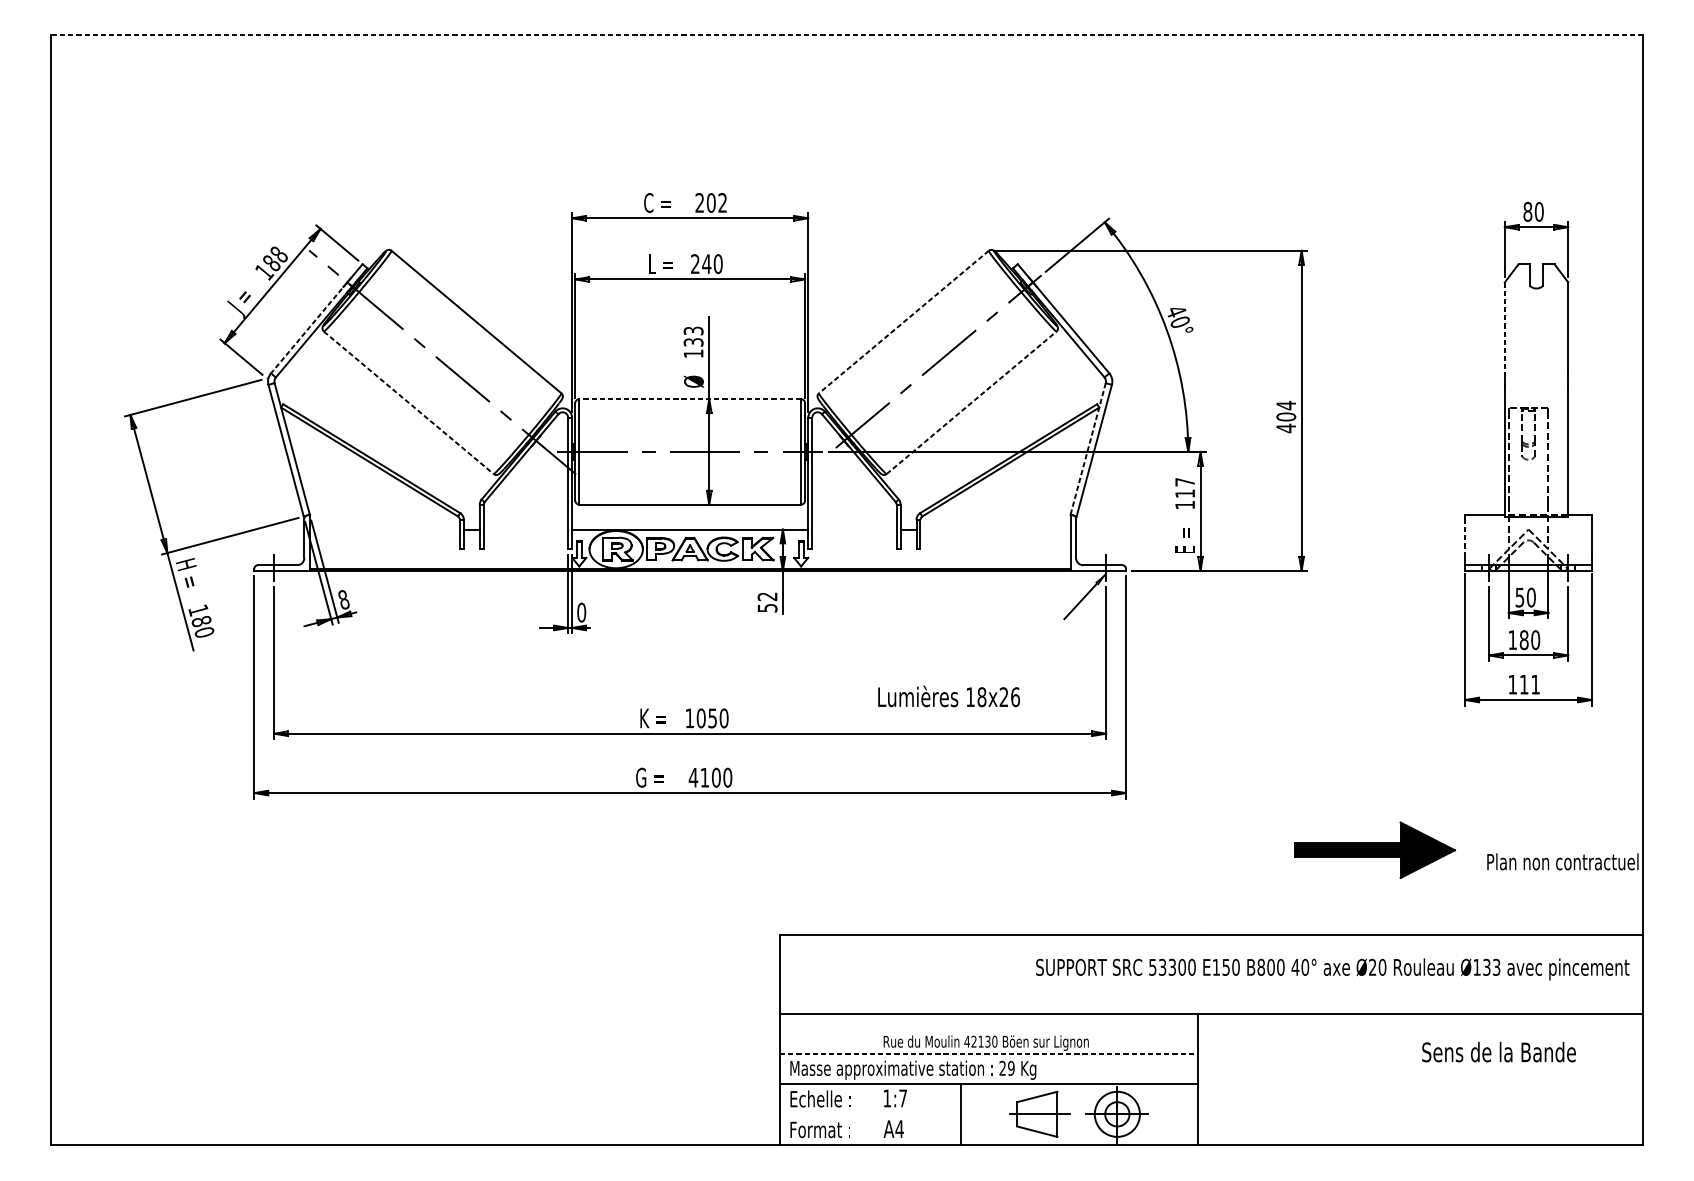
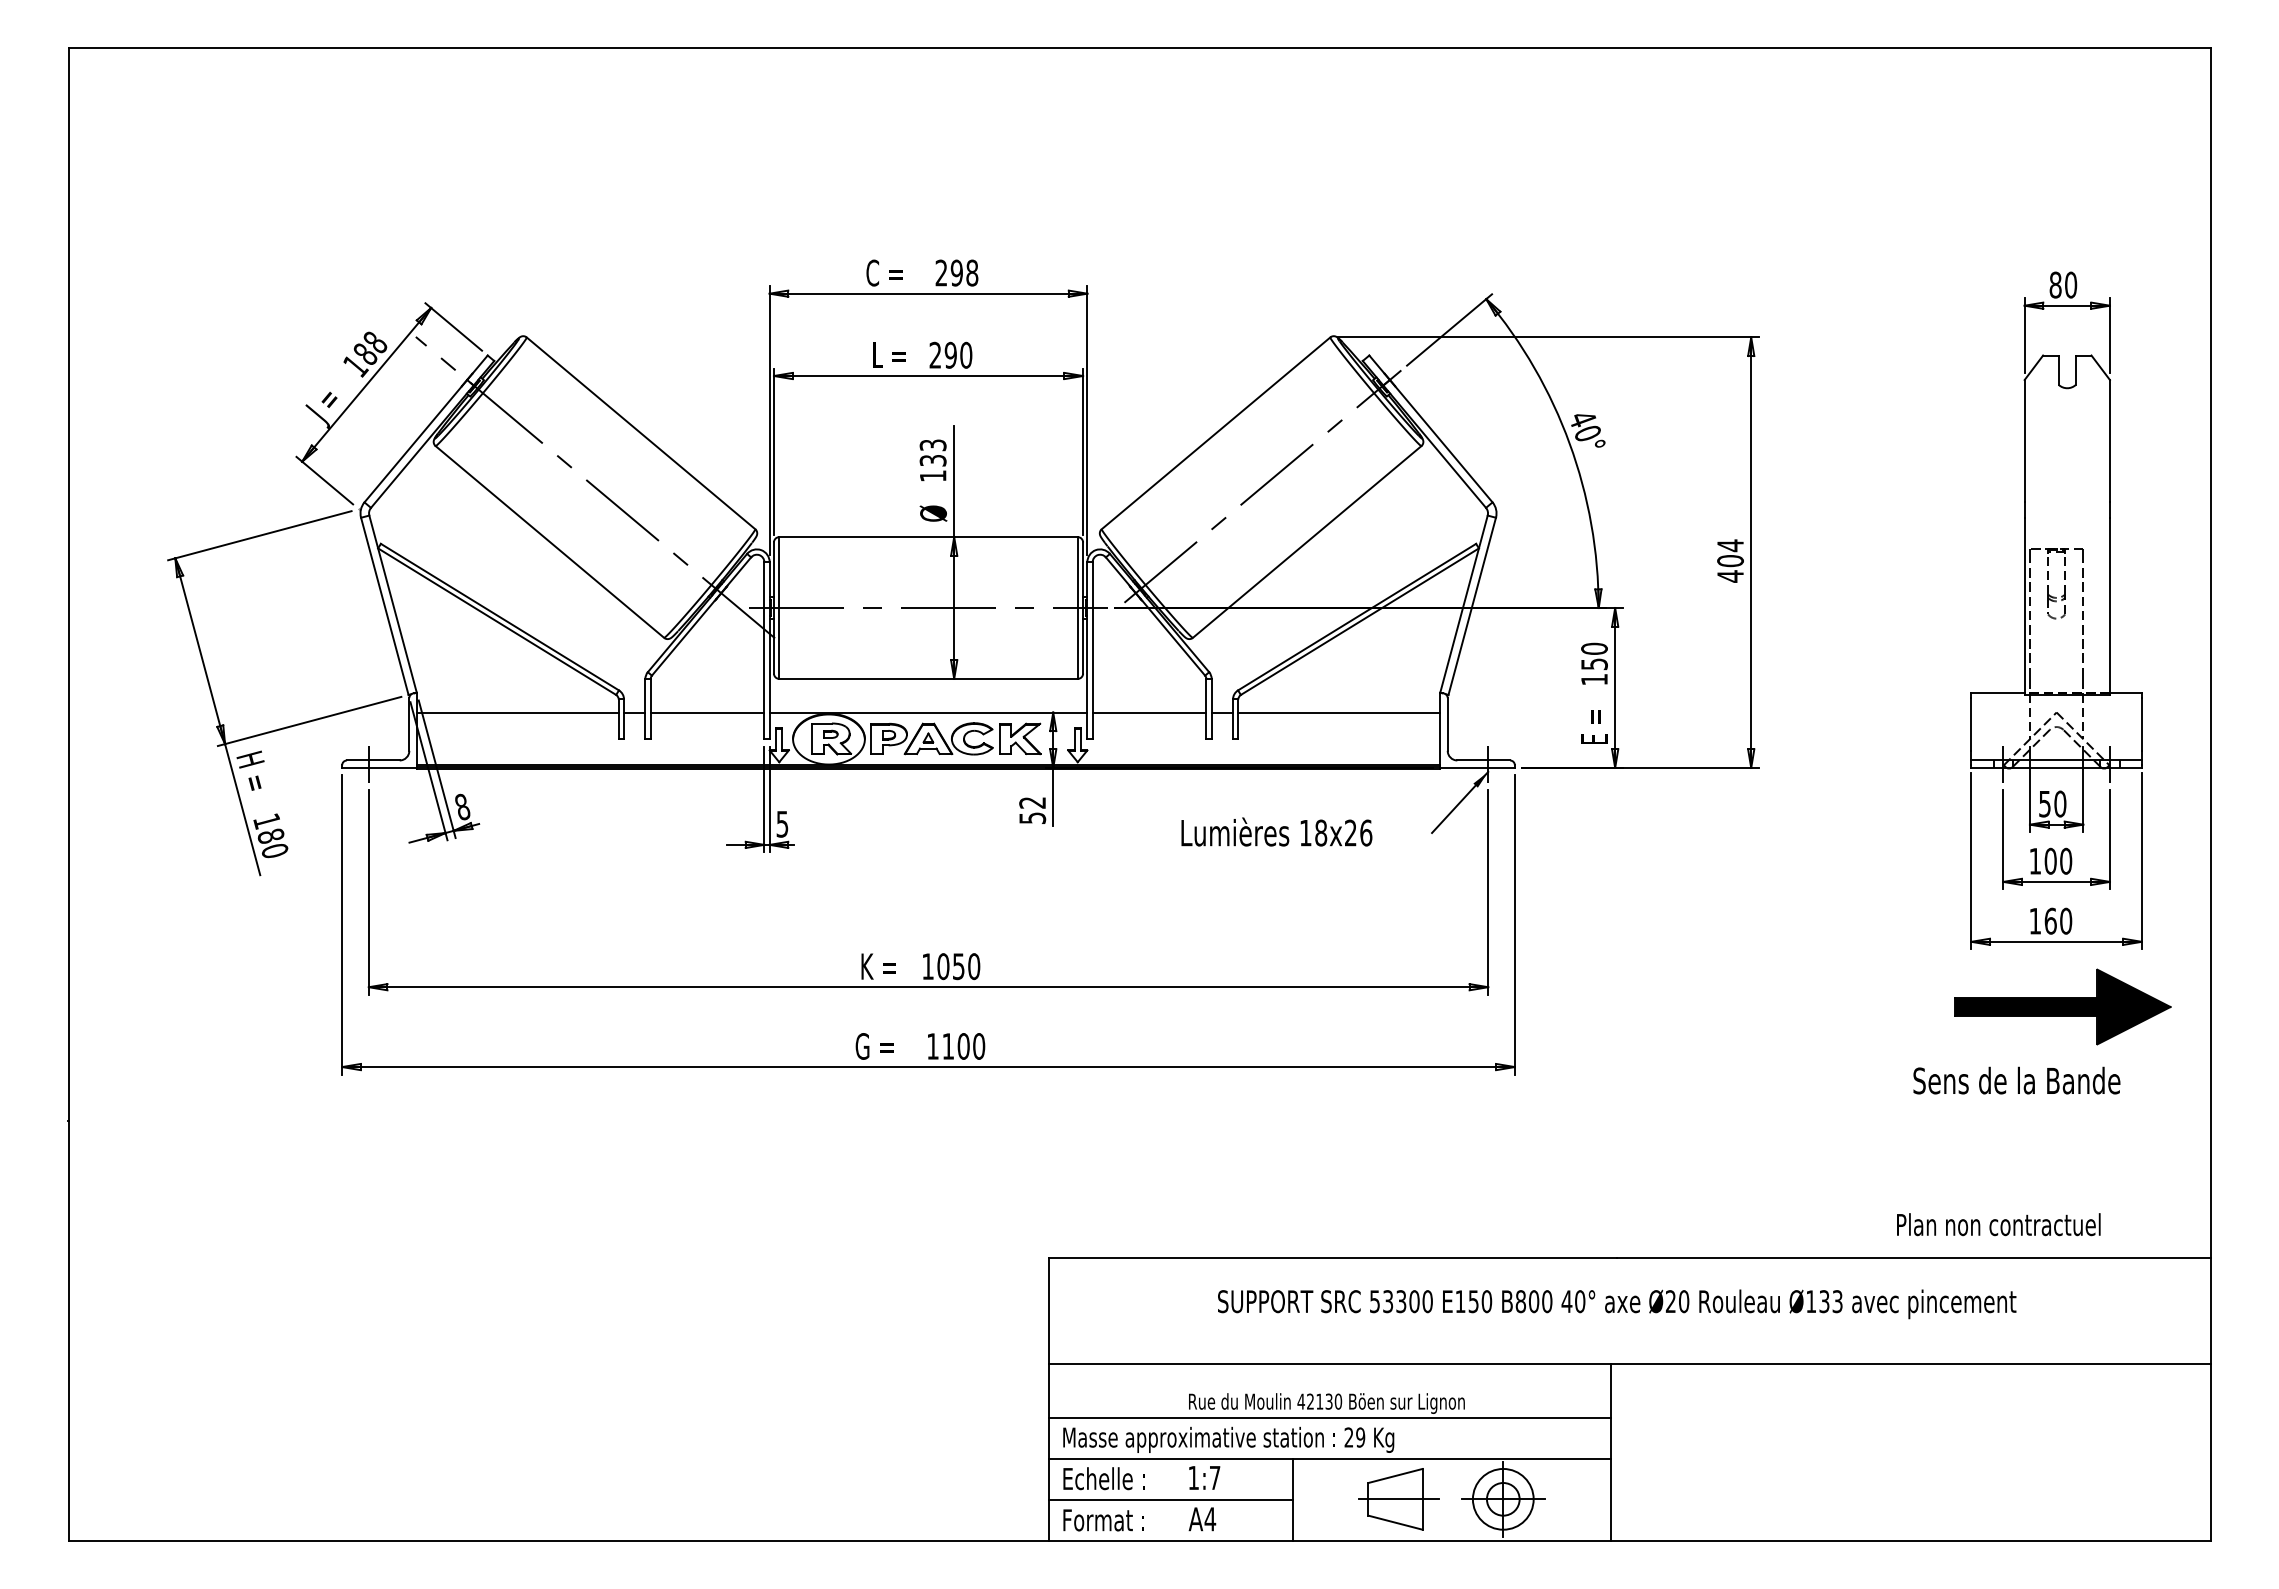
line: (847, 35) -> (1139, 47), dashed -> solid
text: (716, 202) -> (964, 272), 202 -> 298
text: (706, 263) -> (950, 354), 240 -> 290
line: (903, 322) -> (1215, 433), dashed -> solid
line: (308, 328) -> (415, 441), dashed -> solid
line: (1504, 328) -> (2024, 441), dashed -> solid
line: (690, 399) -> (928, 537), dashed -> solid
line: (971, 402) -> (1307, 541), dashed -> solid
line: (409, 403) -> (550, 542), dashed -> solid
line: (1088, 449) -> (1464, 604), dashed -> solid
text: (1185, 487) -> (1594, 656), 117 -> 150
line: (384, 529) -> (517, 712), added
line: (525, 529) -> (707, 712), added
line: (854, 529) -> (1149, 712), added
line: (995, 529) -> (1339, 712), added
line: (1465, 538) -> (1971, 724), dashed -> solid
text: (581, 612) -> (782, 823), 0 -> 5
text: (1524, 640) -> (2050, 861), 180 -> 100
text: (1530, 684) -> (2058, 920), 111 -> 160
text: (948, 696) -> (1276, 831), moved
text: (693, 777) -> (932, 1046), 4100 -> 1100
part: (1374, 849) -> (2062, 1006), moved
text: (1562, 861) -> (1998, 1224), moved
text: (1333, 969) -> (1617, 1304), moved
text: (1498, 1052) -> (2016, 1080), moved
line: (988, 1054) -> (1330, 1418), dashed -> solid
line: (870, 1115) -> (1170, 1500), added

